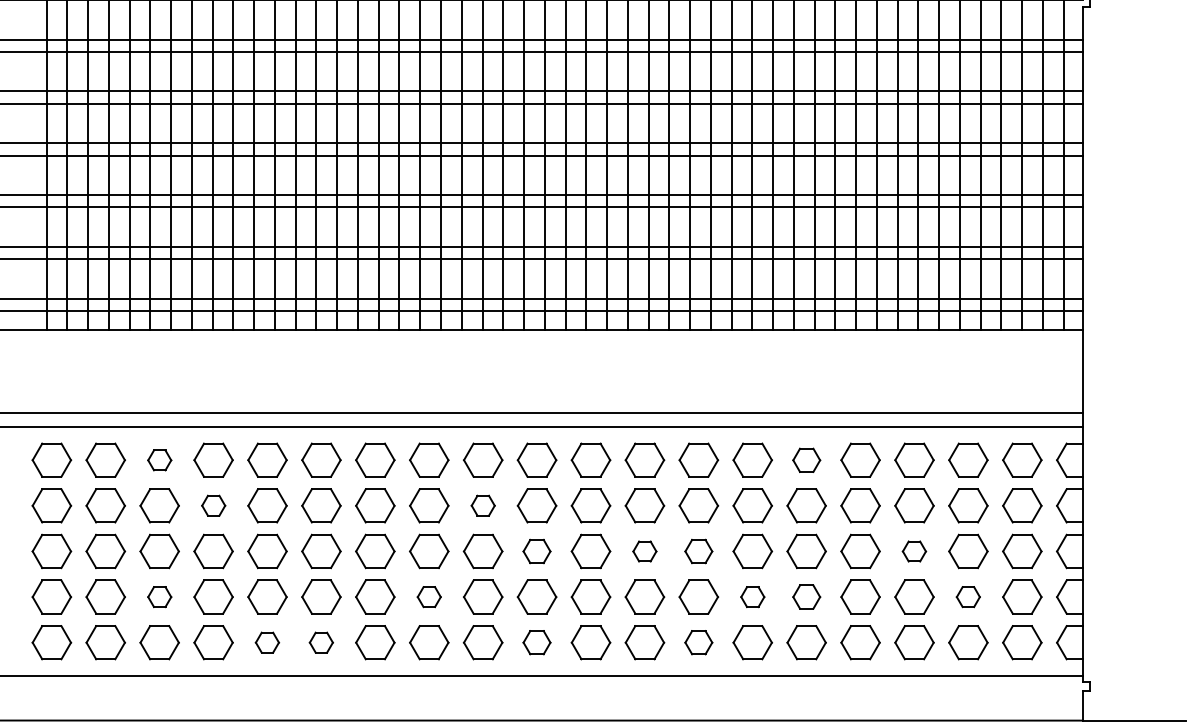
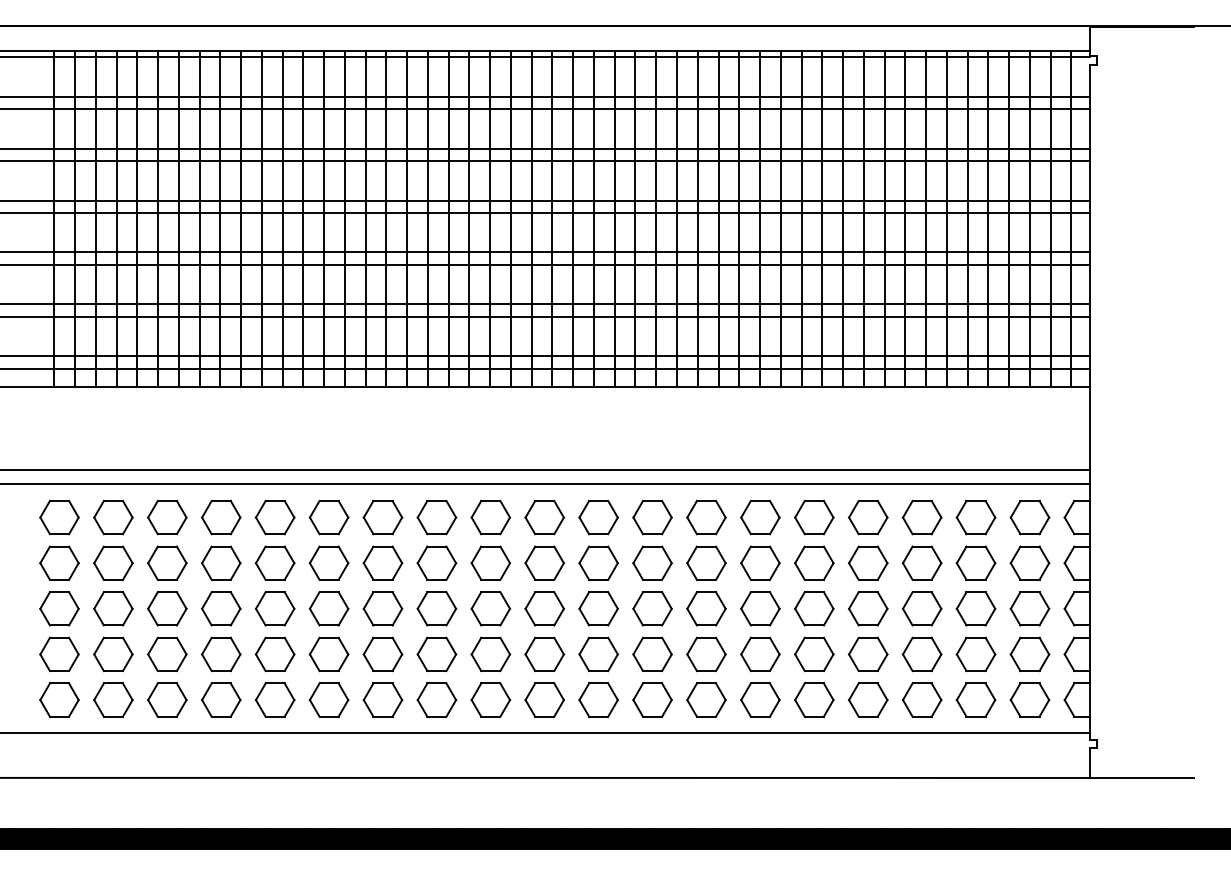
part: (159, 460) -> (167, 517), size x1.67
part: (806, 460) -> (814, 517), size x1.43
part: (213, 505) -> (221, 562), size x1.67
part: (482, 505) -> (490, 562), size x1.67
part: (536, 551) -> (544, 608), size x1.43
part: (644, 551) -> (652, 608), size x1.67
part: (698, 551) -> (706, 608), size x1.43
part: (913, 551) -> (921, 608), size x1.67
part: (159, 597) -> (167, 654), size x1.67
part: (428, 597) -> (436, 654), size x1.67
part: (752, 597) -> (760, 654), size x1.67
part: (806, 597) -> (814, 654), size x1.43
part: (967, 597) -> (975, 654), size x1.67
part: (266, 642) -> (274, 699), size x1.67
part: (320, 642) -> (328, 699), size x1.67
part: (536, 642) -> (544, 699), size x1.43
part: (698, 642) -> (706, 699), size x1.43

